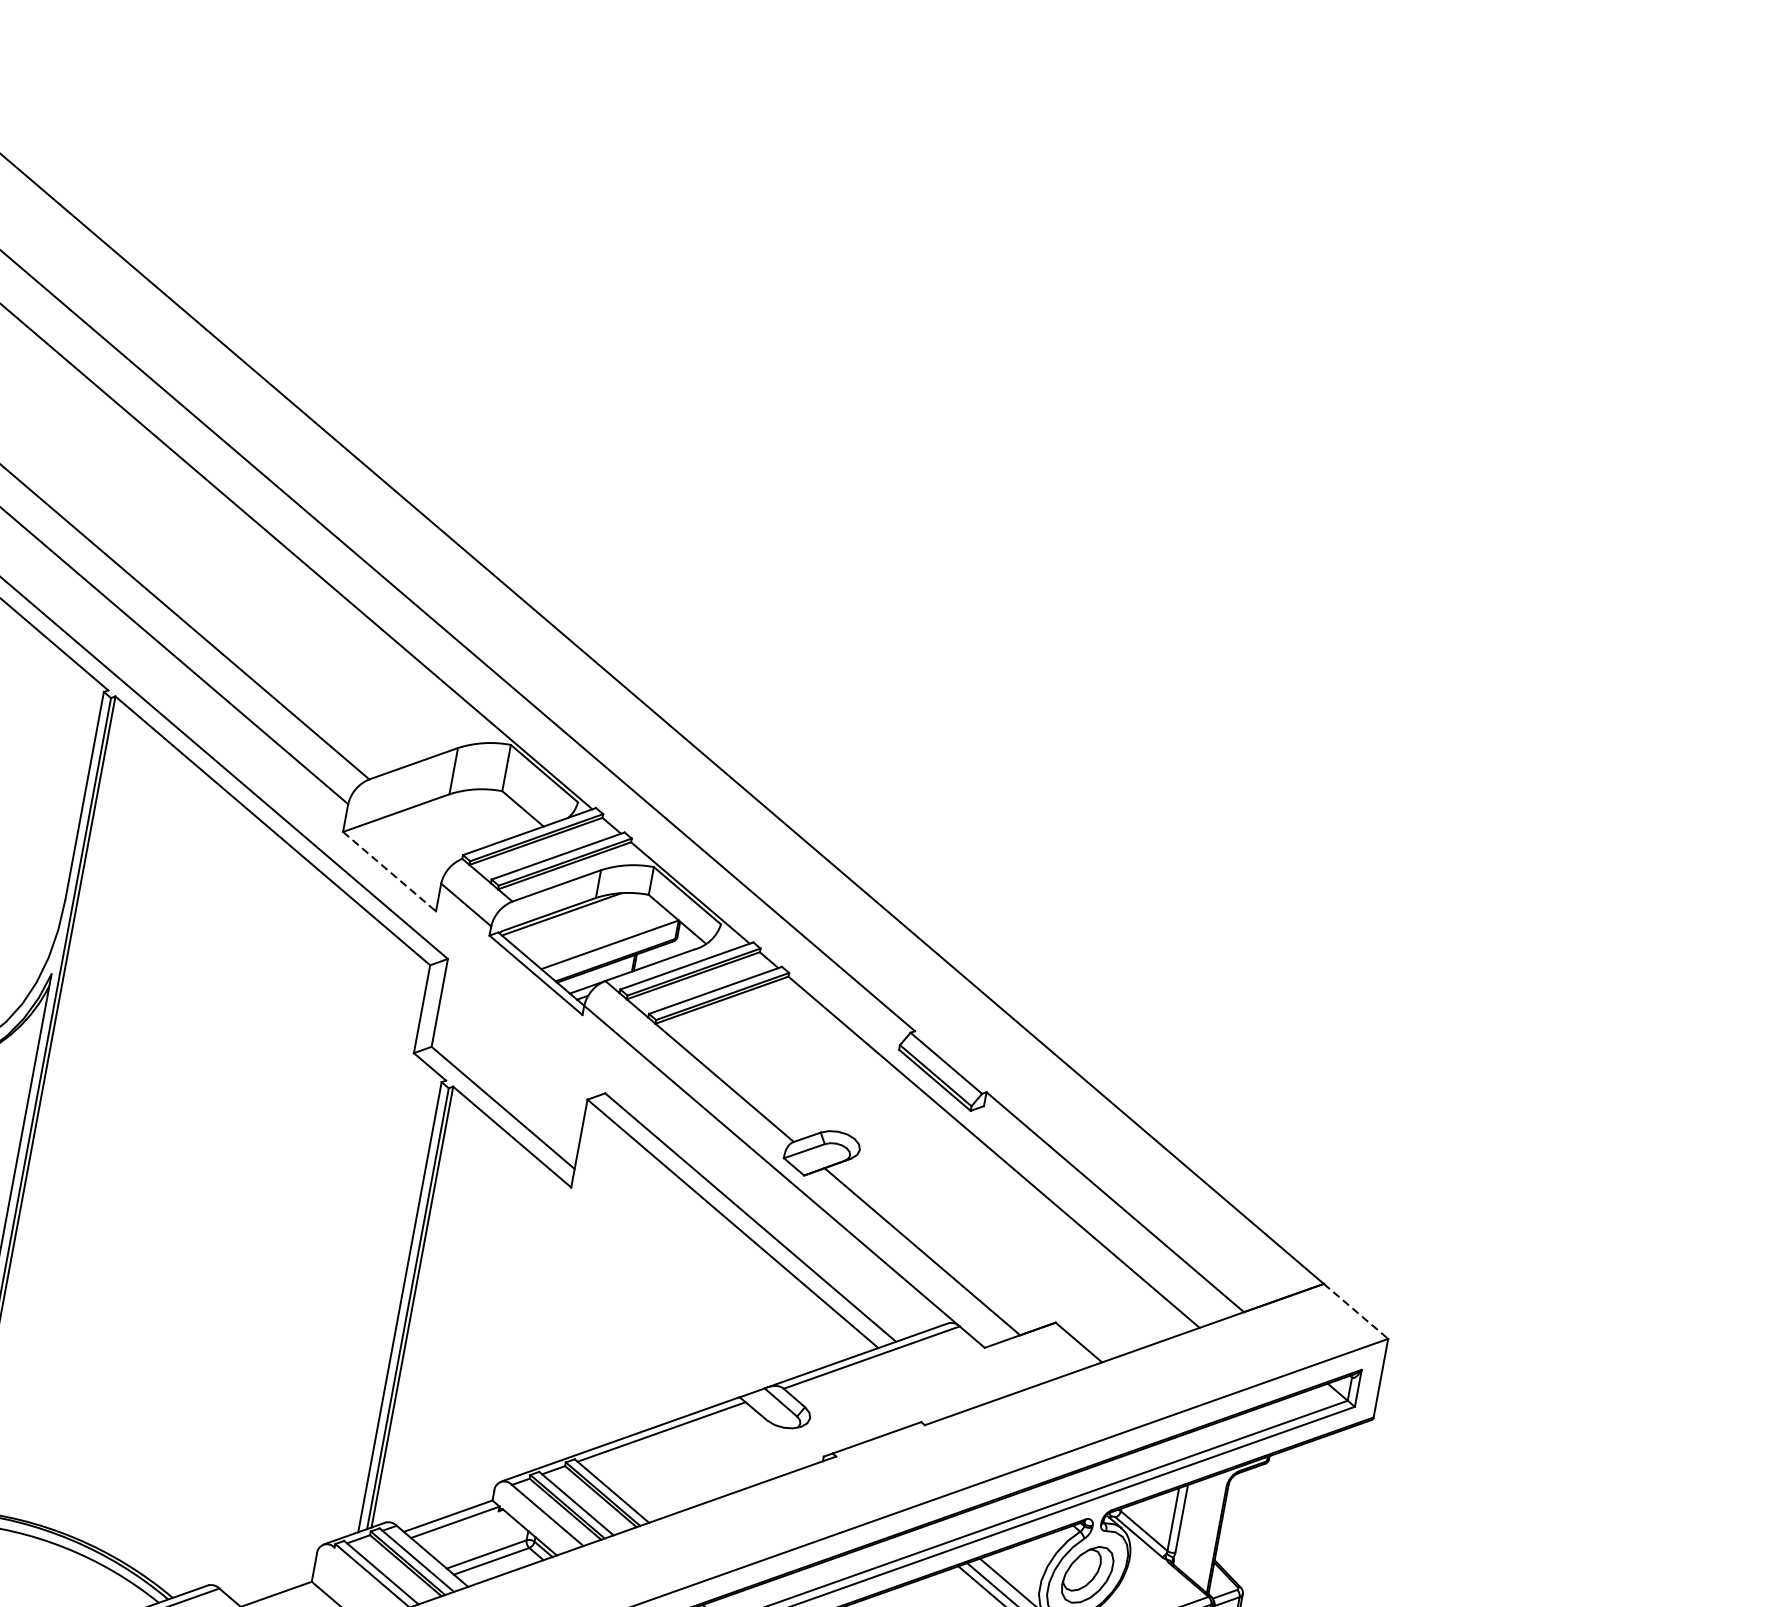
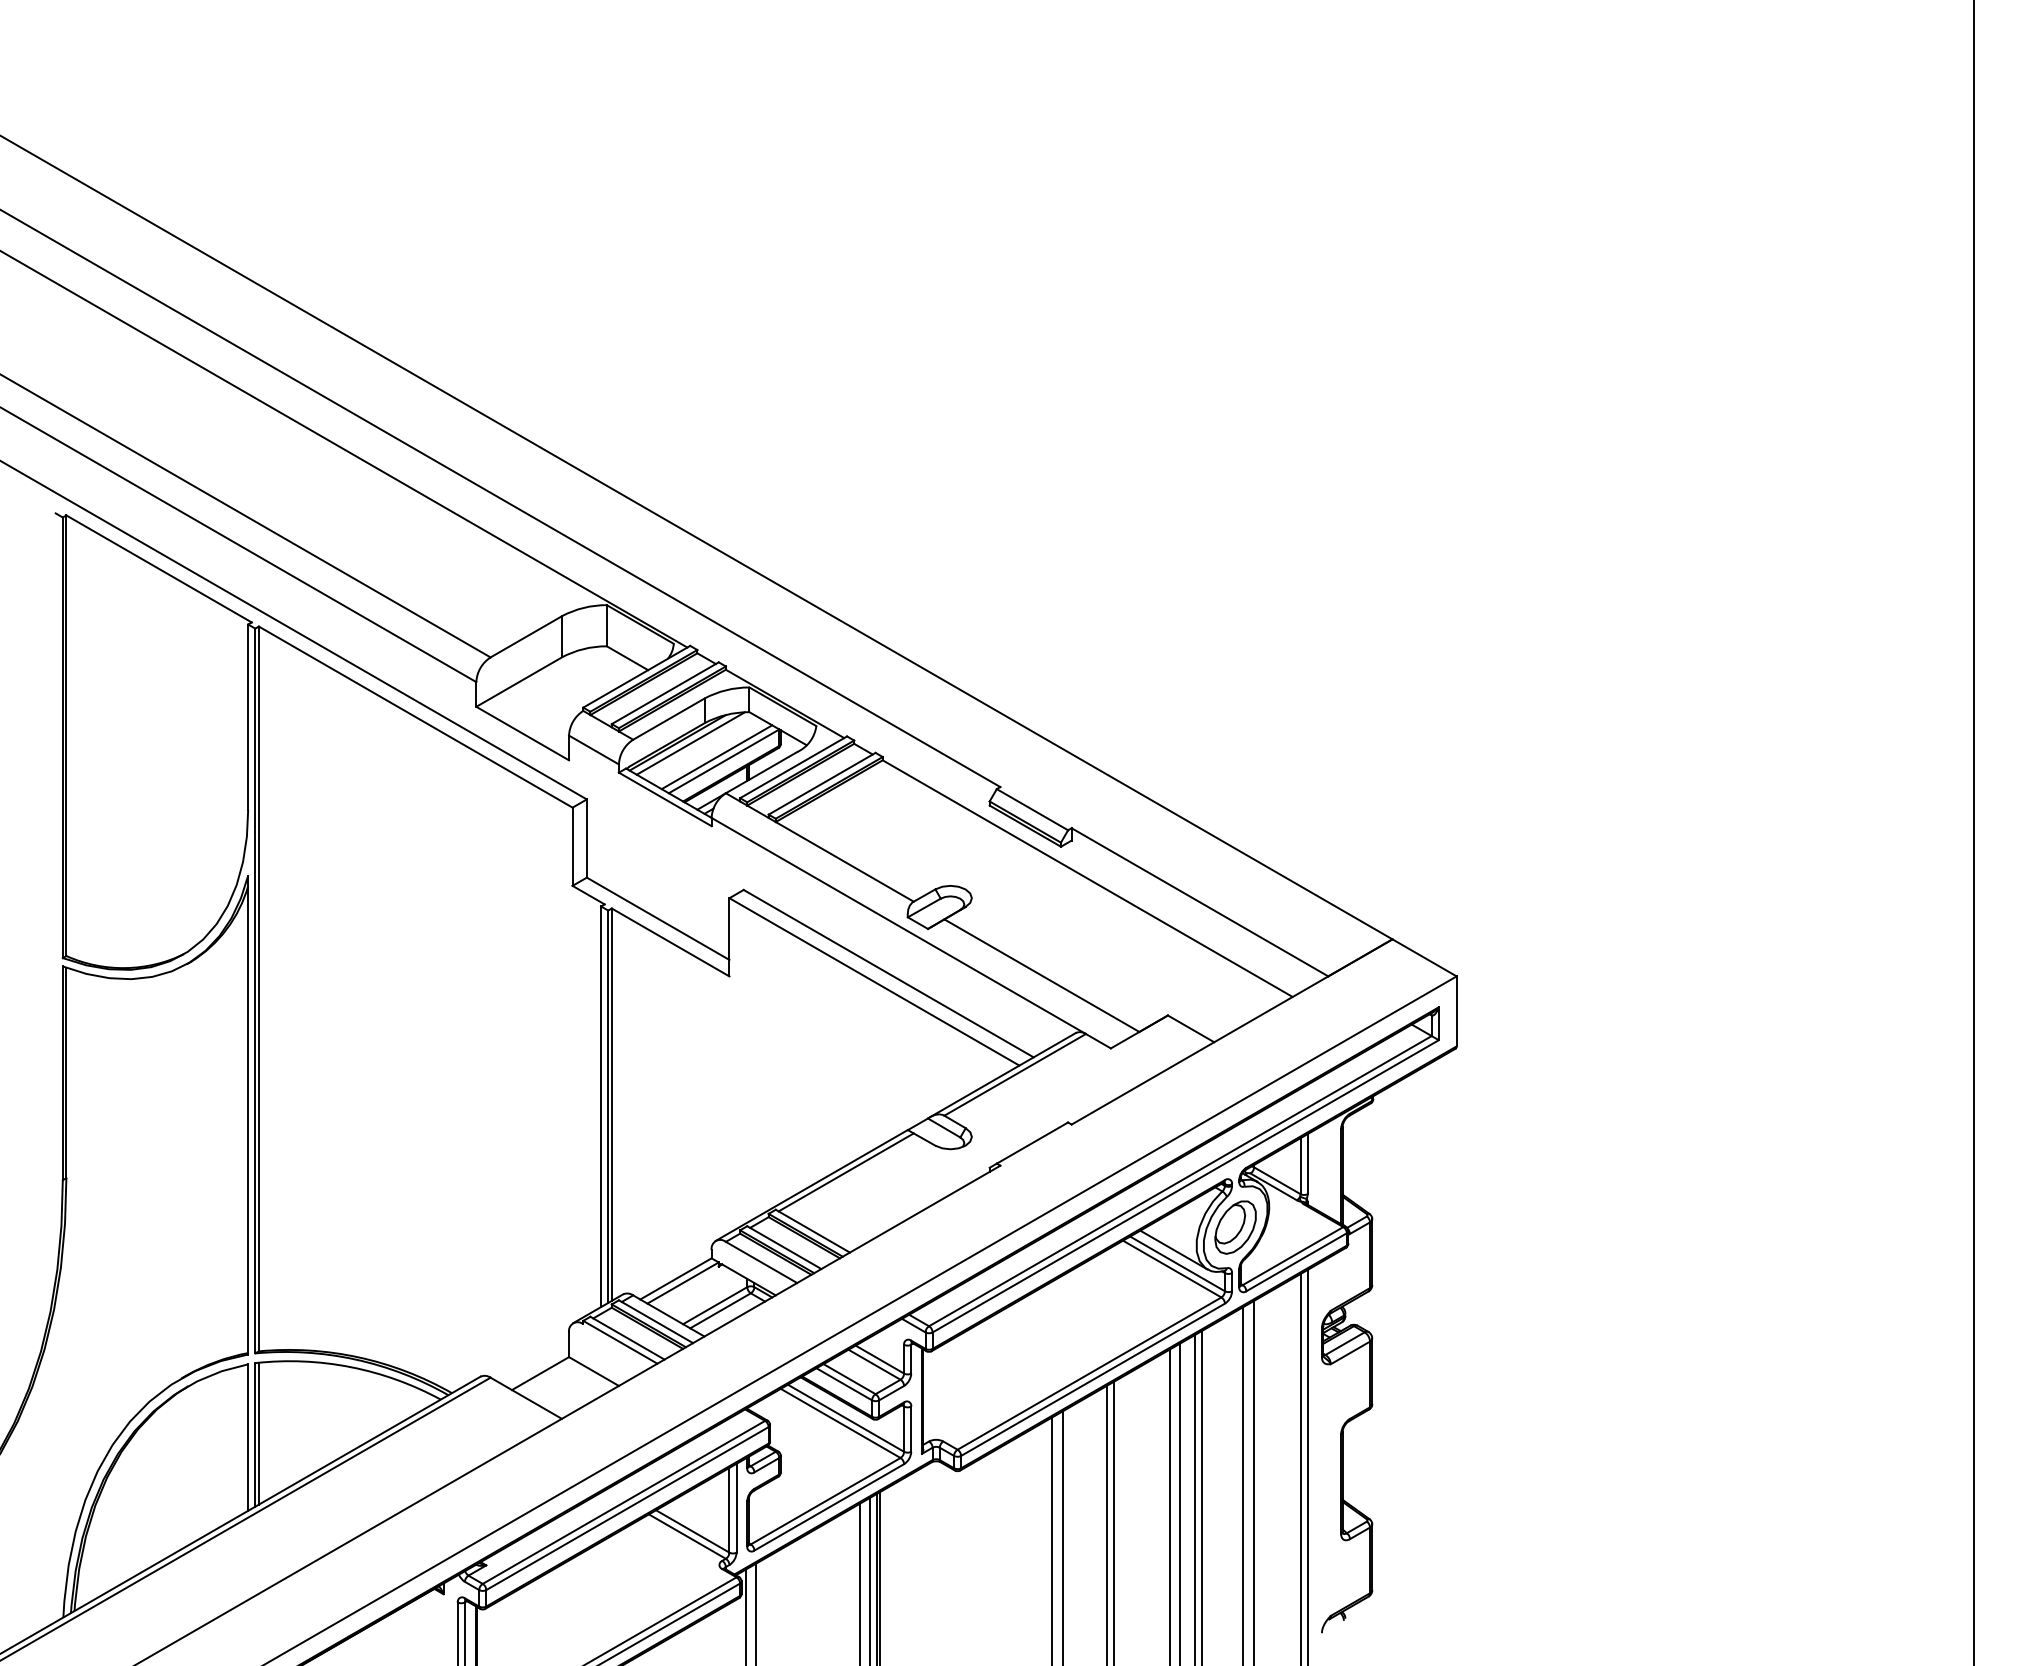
line: (389, 871) -> (522, 733), dashed -> solid
line: (576, 917) -> (690, 743), added
line: (602, 938) -> (716, 757), added
line: (1356, 1312) -> (1425, 958), dashed -> solid

